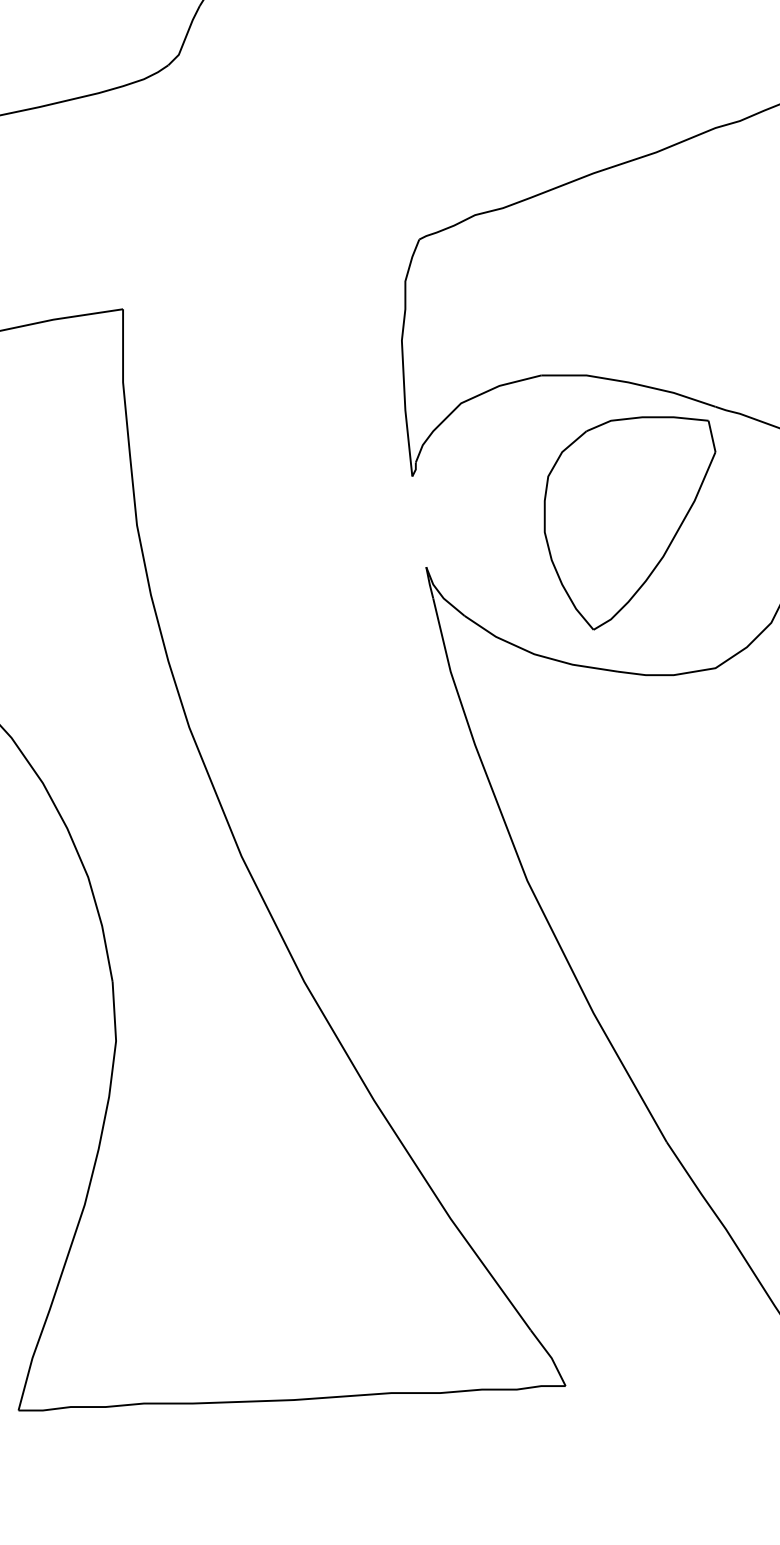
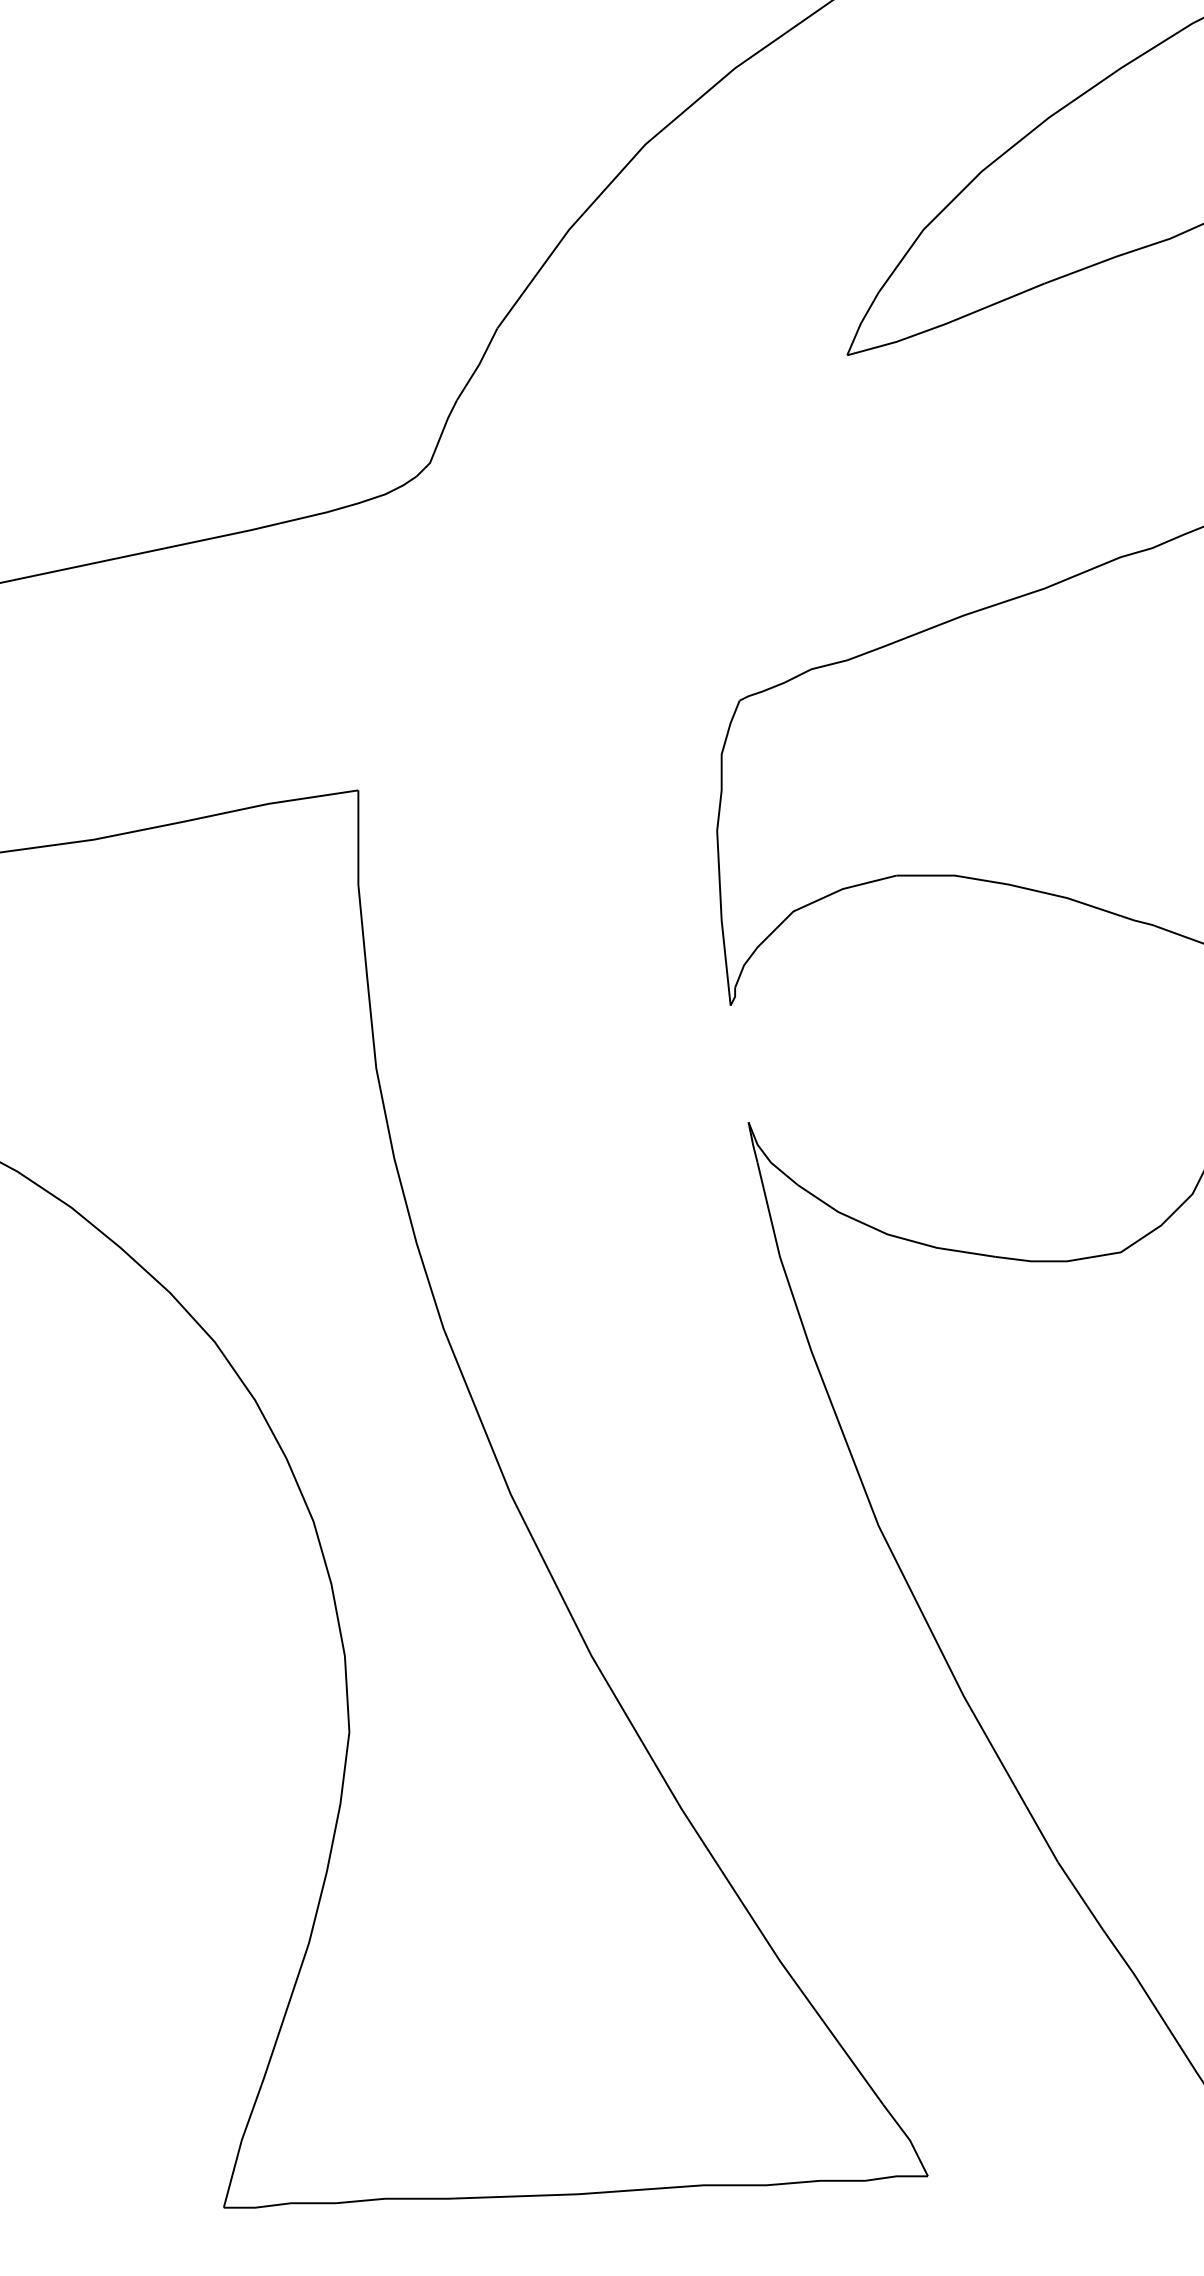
part: (629, 523) -> (1010, 1065), removed

